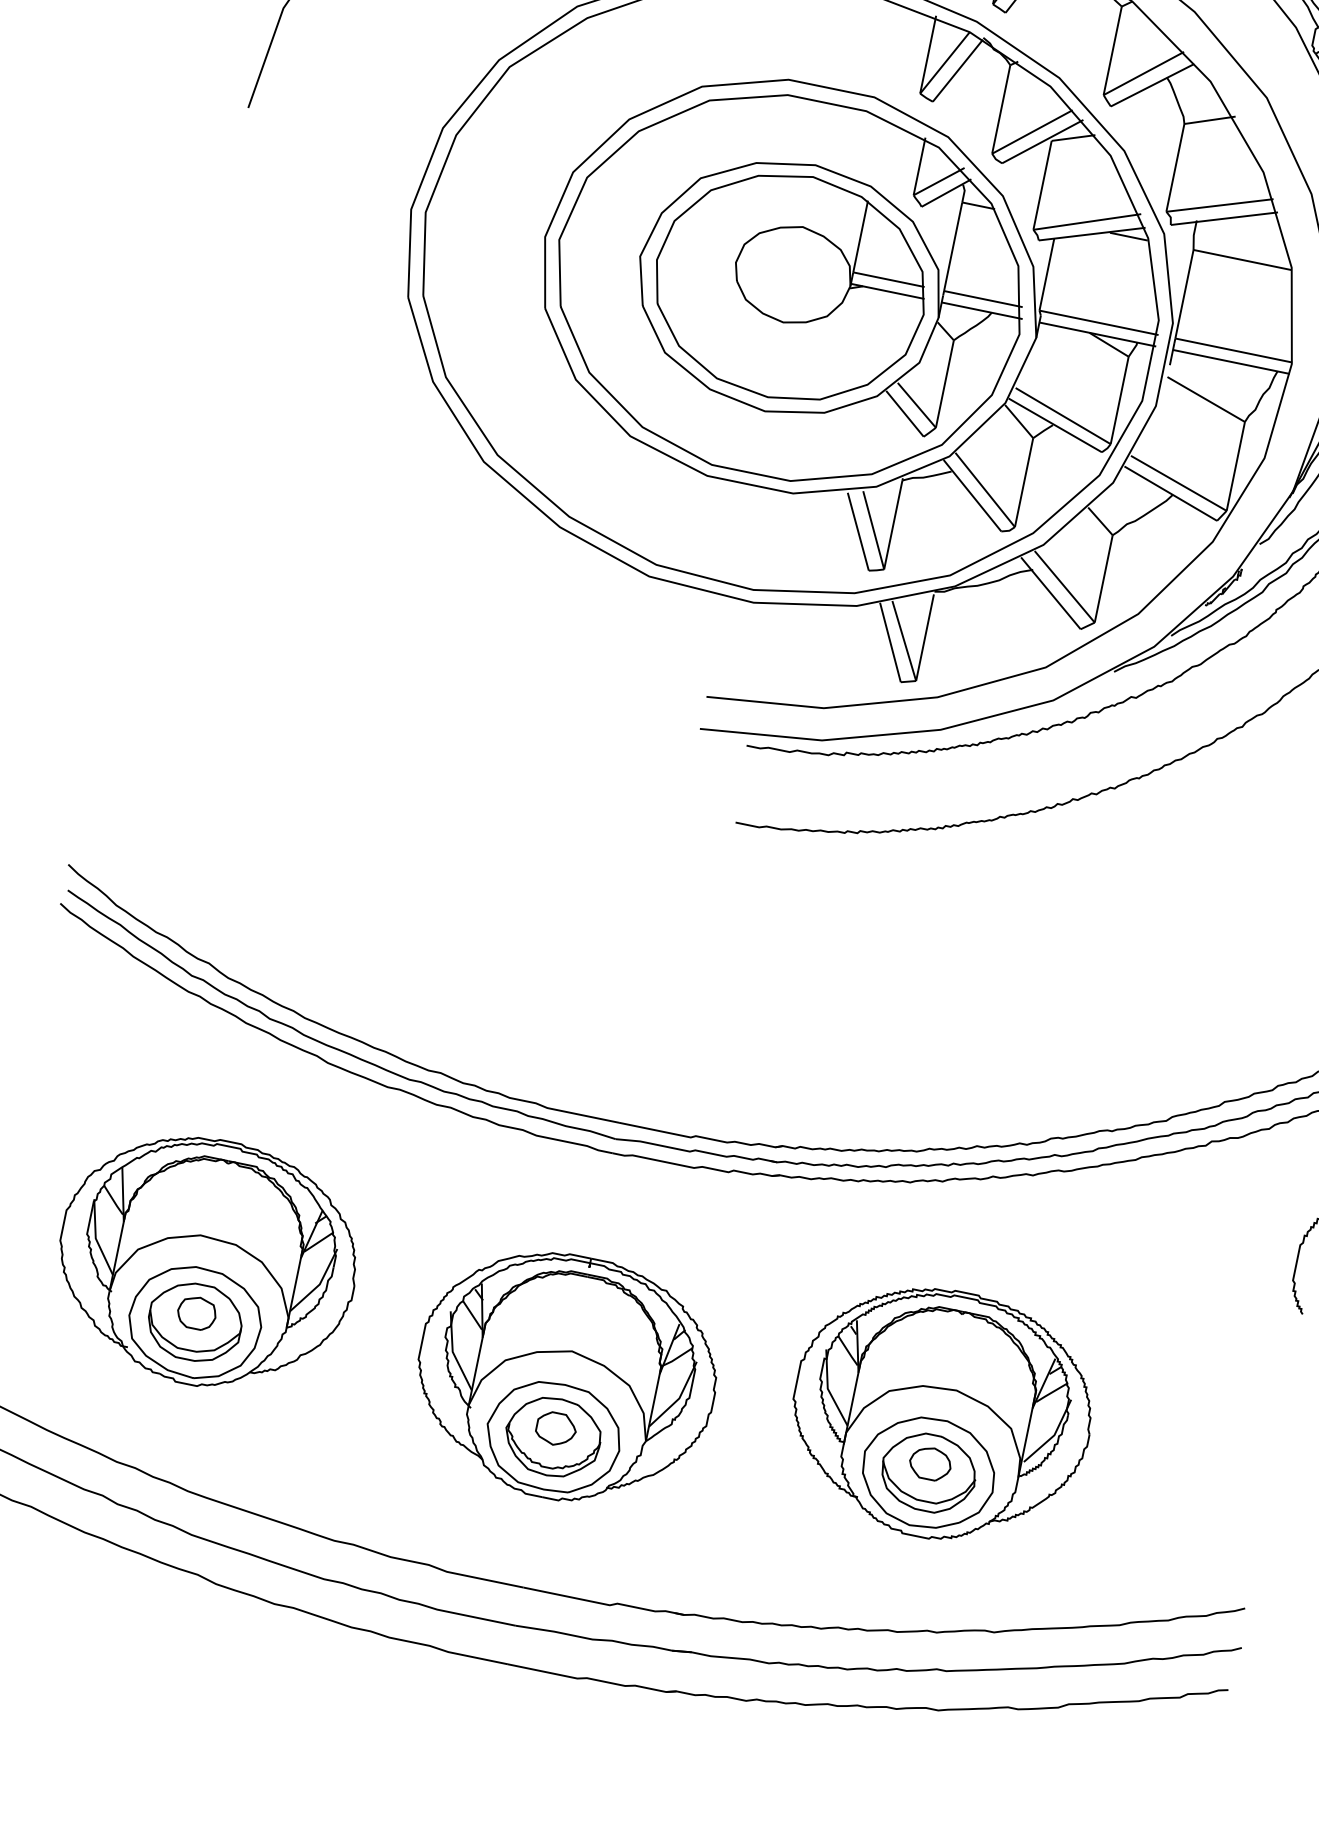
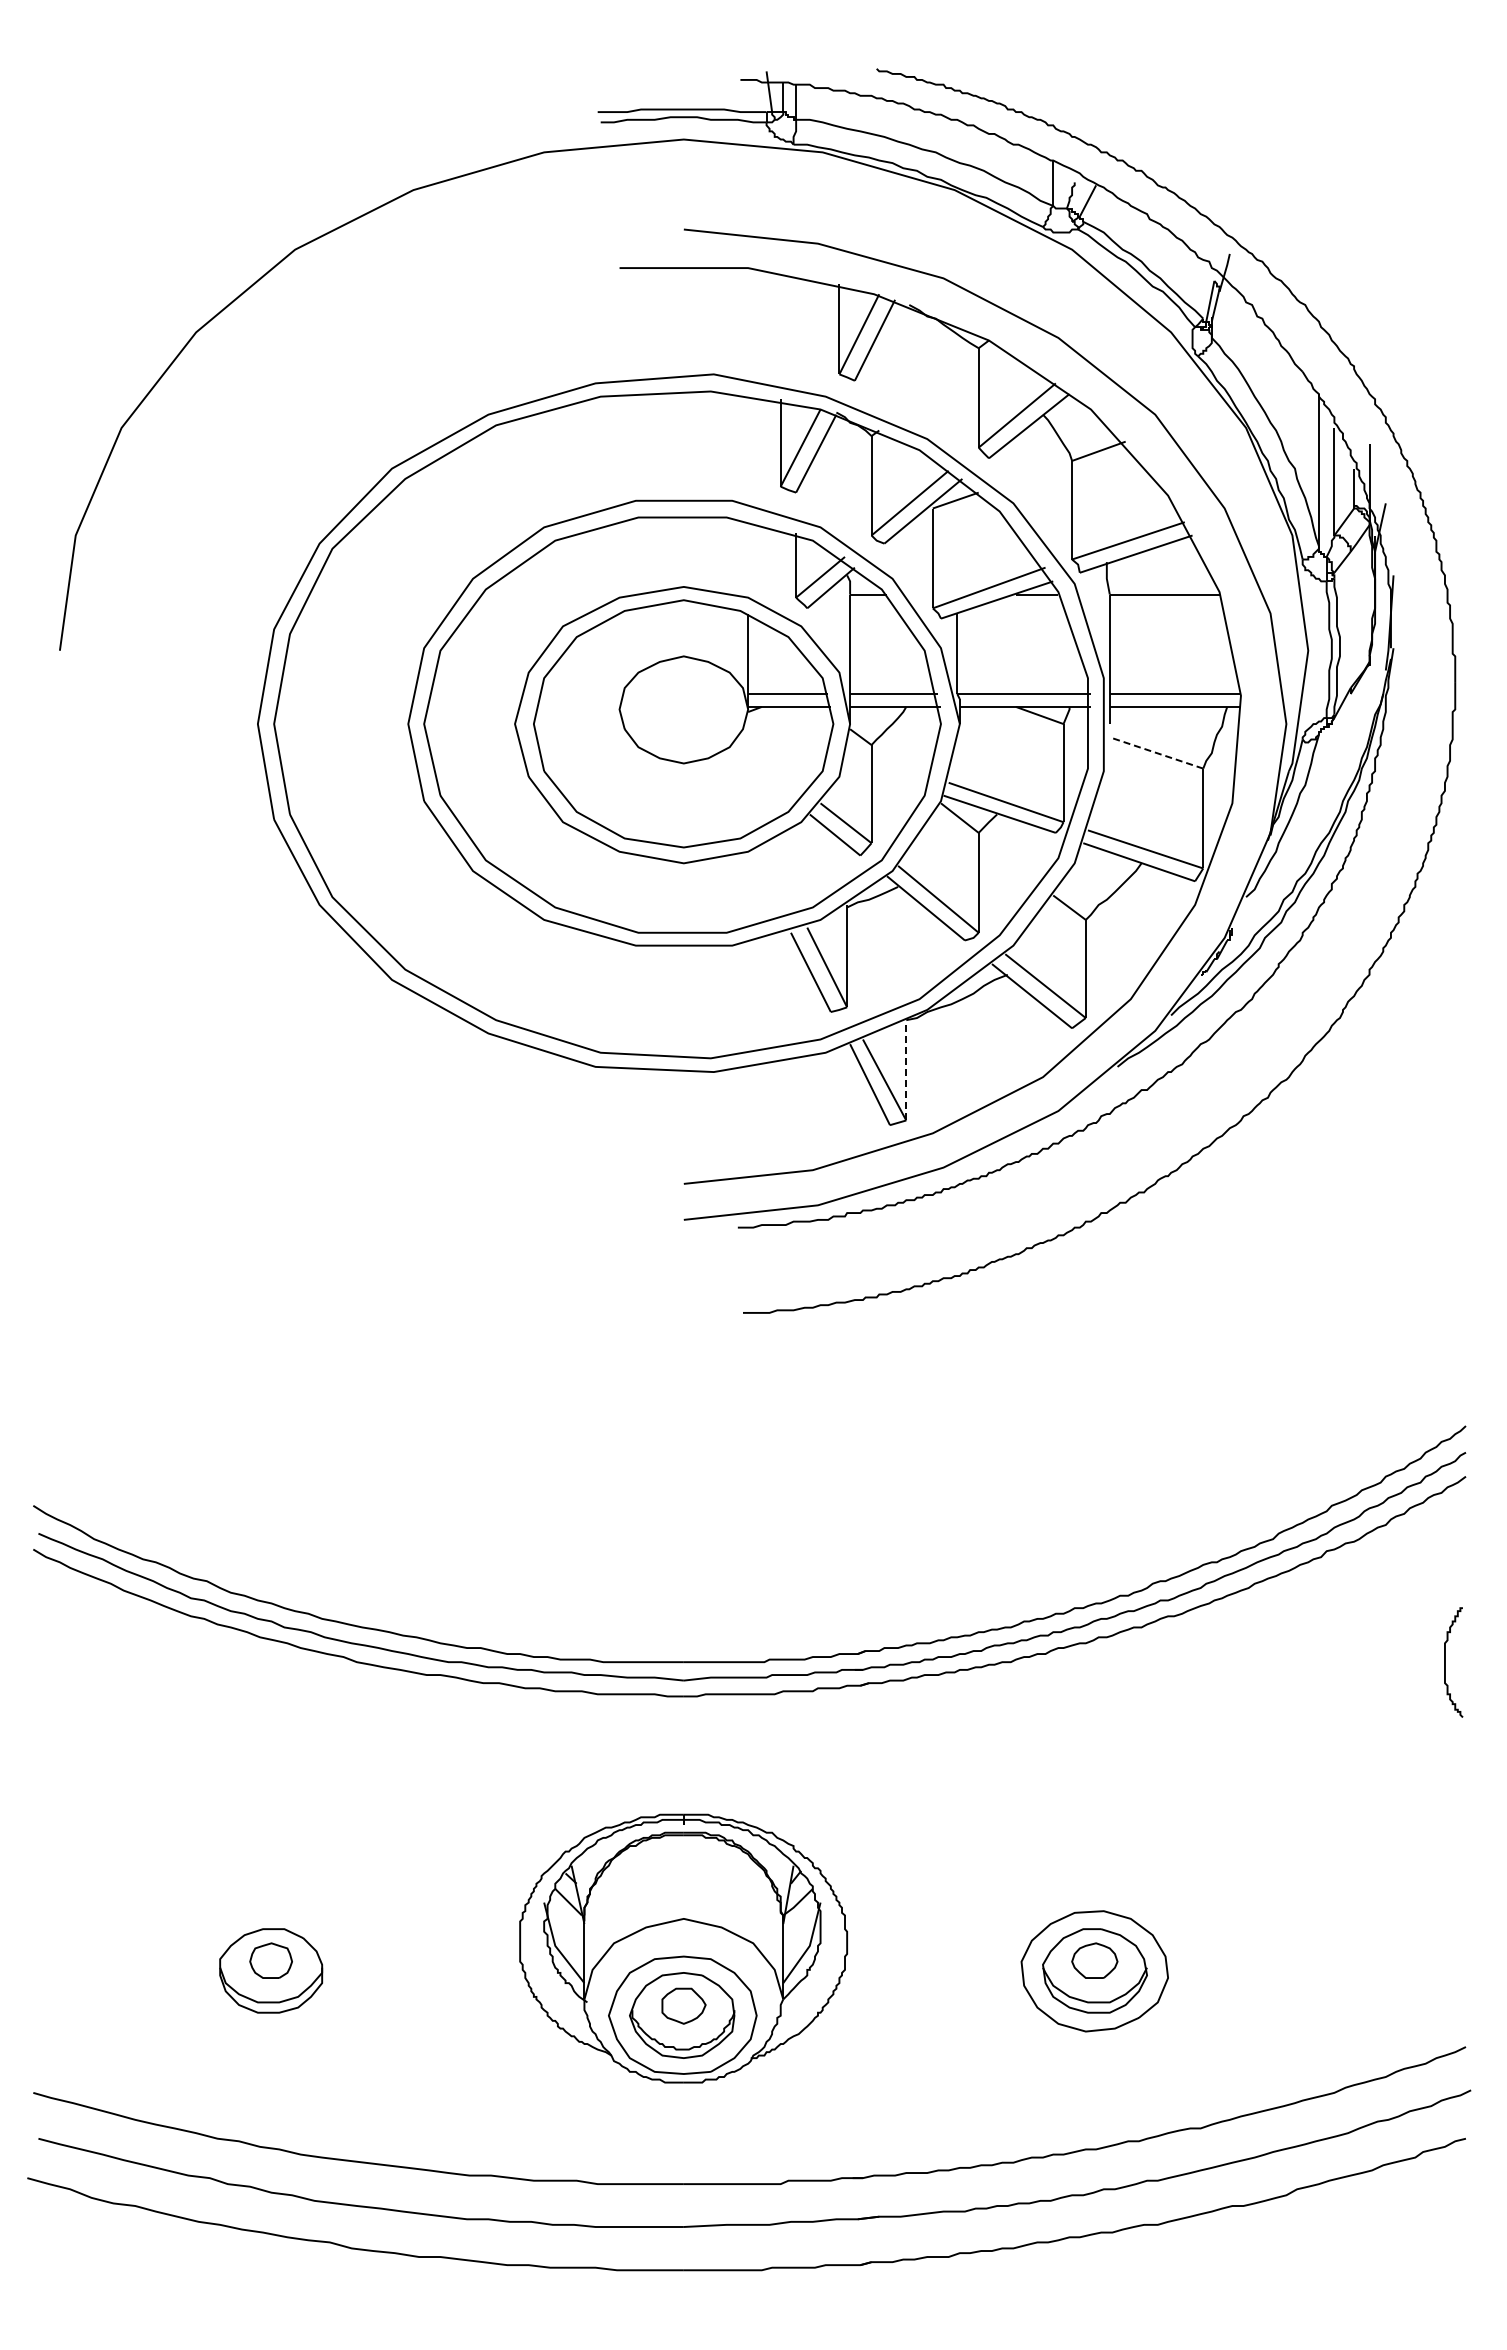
line: (1206, 399) -> (1156, 752), solid -> dashed
line: (925, 637) -> (906, 1071), solid -> dashed
part: (207, 1263) -> (271, 1904), removed
part: (942, 1414) -> (1096, 1905), removed

